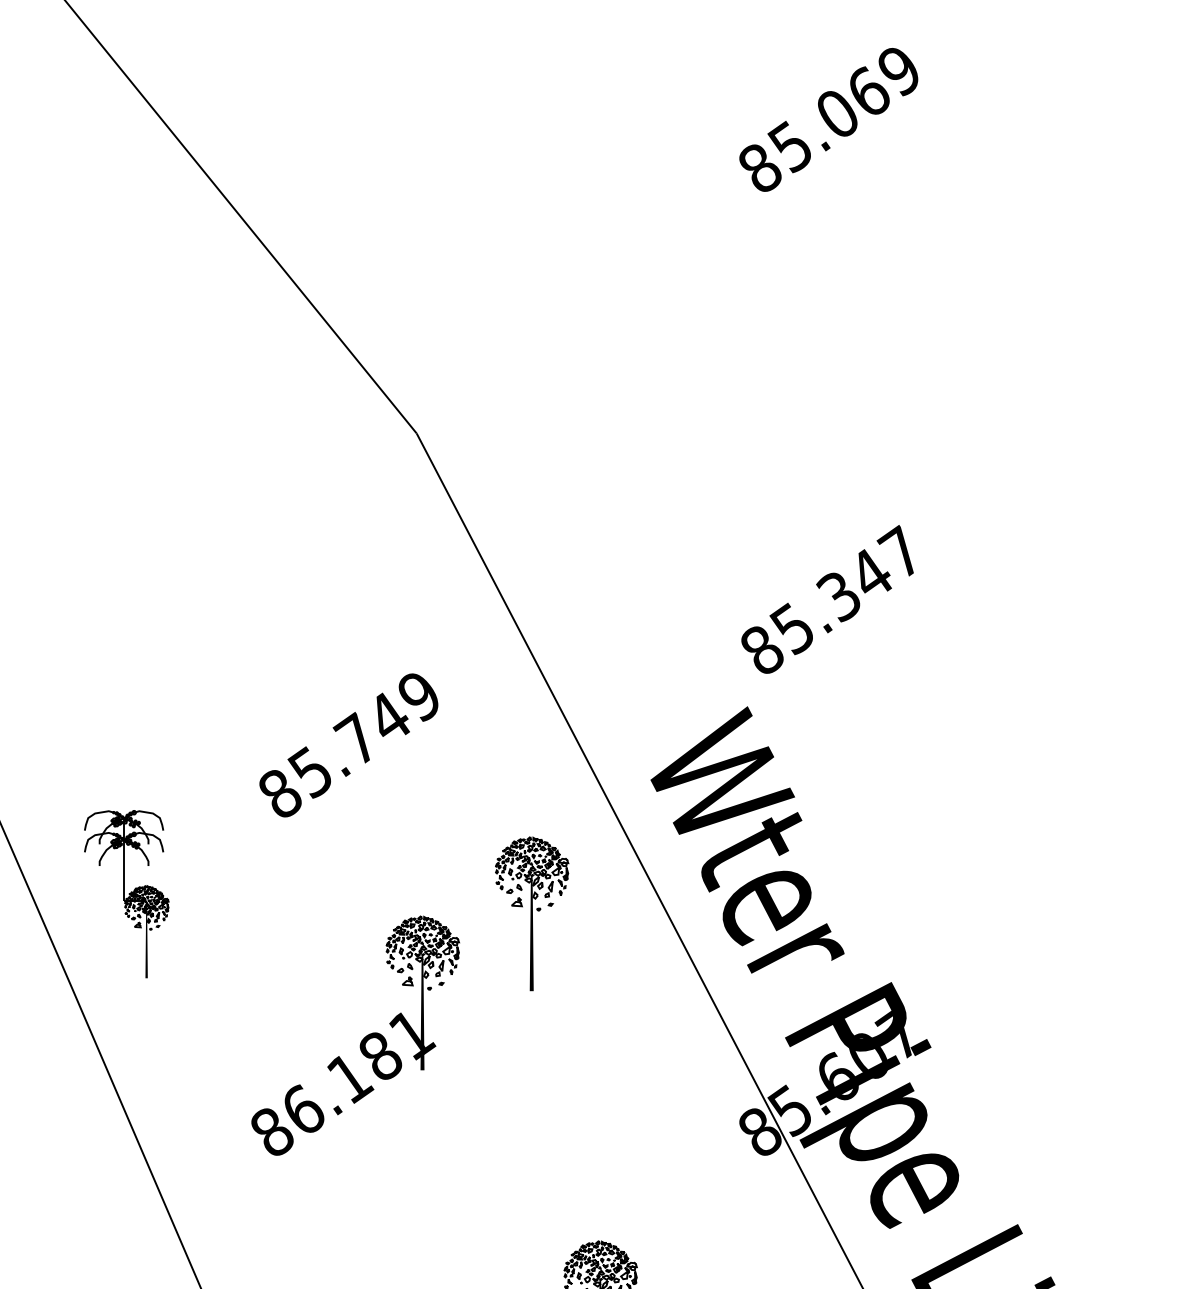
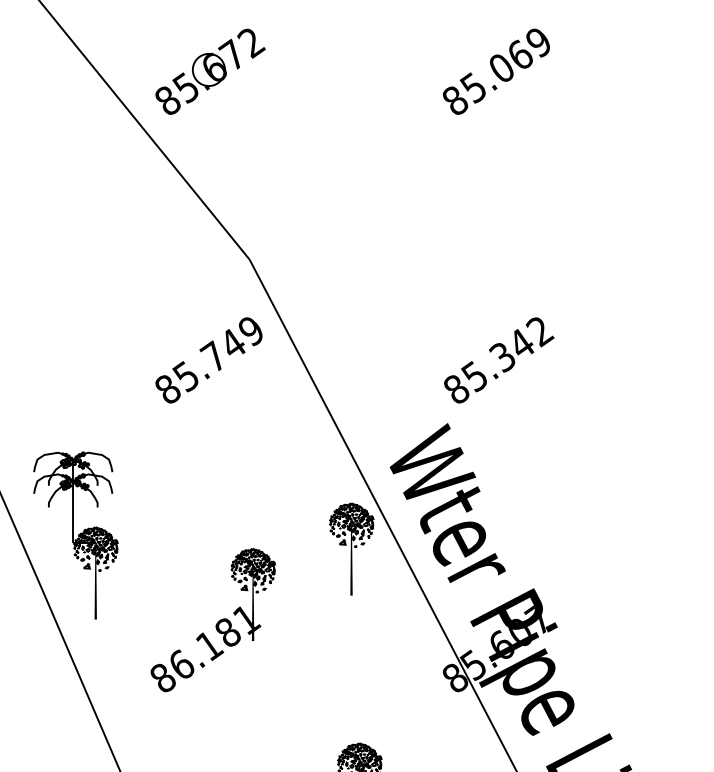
part: (351, 119) -> (210, 71), added
text: (900, 551) -> (539, 330), 85.347 -> 85.342
text: (348, 745) -> (208, 360), moved
part: (126, 894) -> (75, 535), size x1.67
part: (531, 912) -> (351, 548), moved

